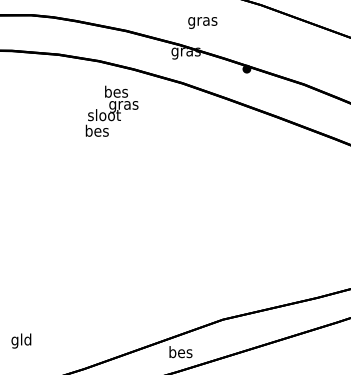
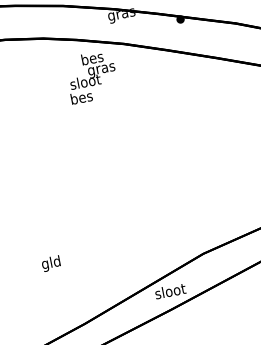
text: (111, 110) -> (91, 76), moved
text: (21, 340) -> (51, 263), moved
text: (180, 352) -> (170, 291), bes -> sloot

